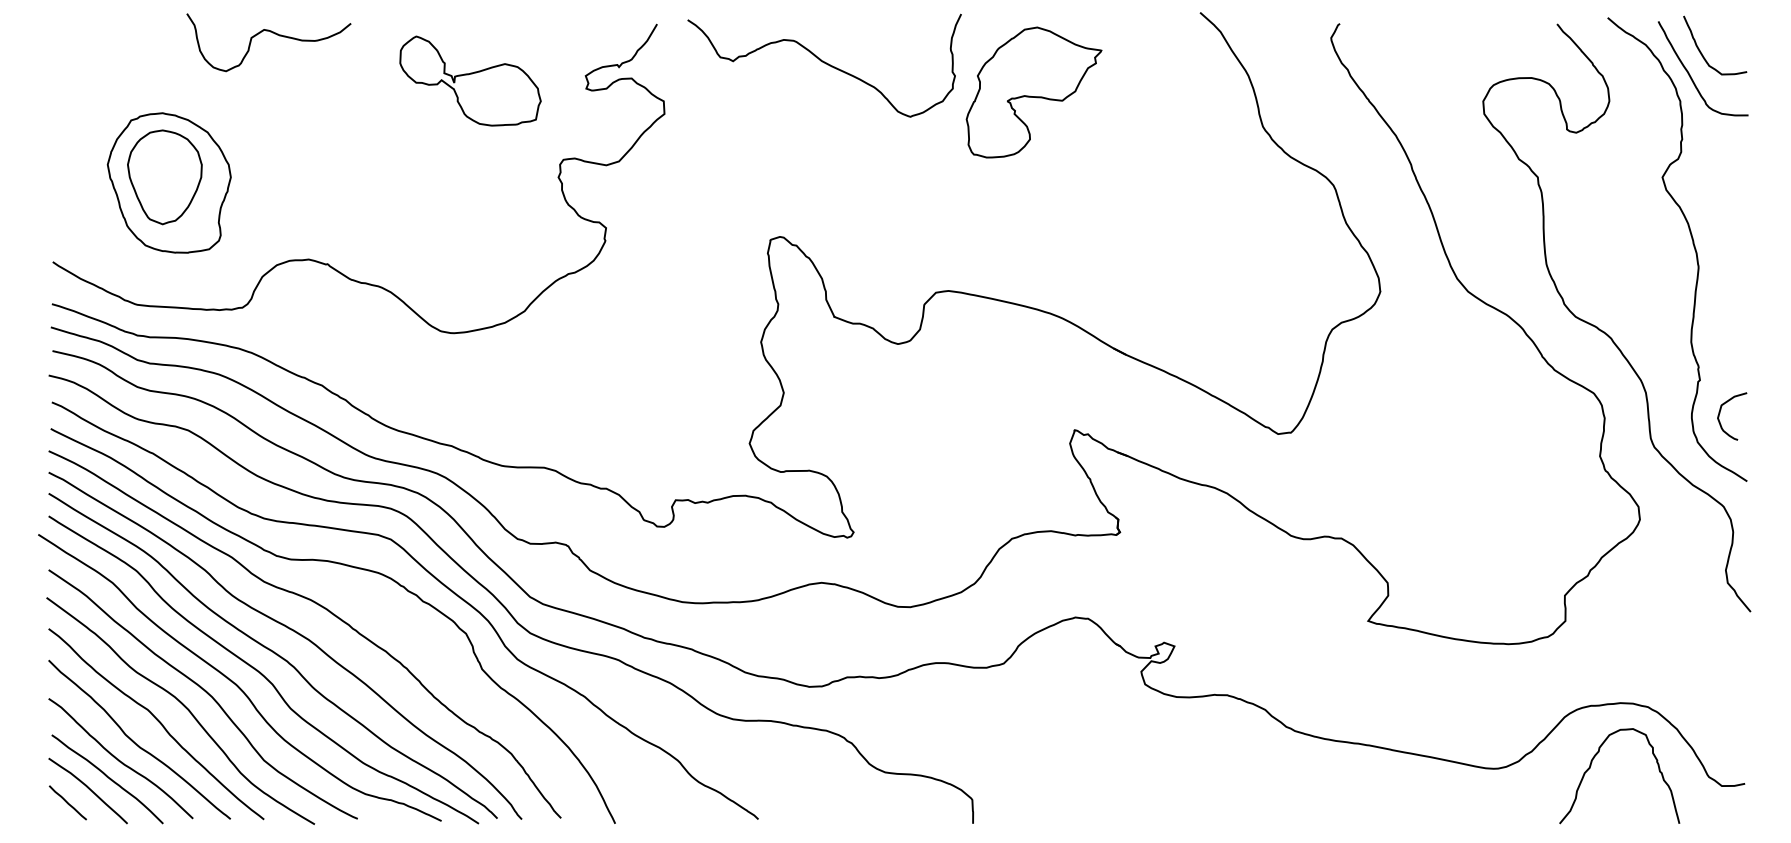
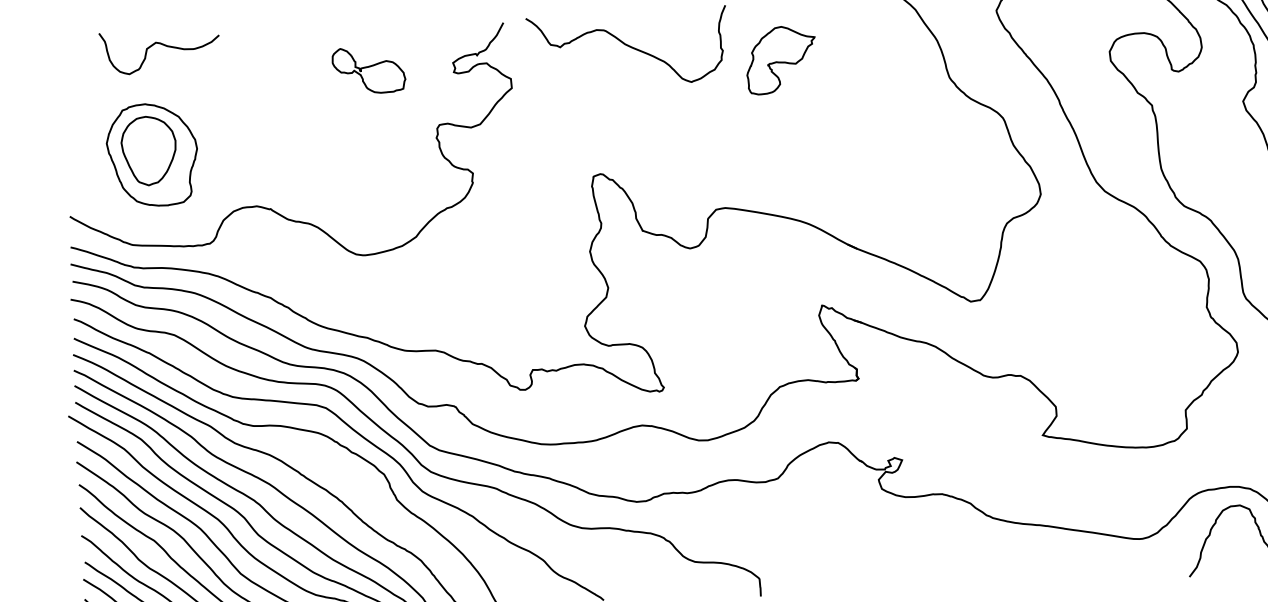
curve: (272, 33) -> (162, 45), moved
part: (470, 80) -> (369, 70), size x0.7
part: (1033, 92) -> (780, 60), size x0.7

